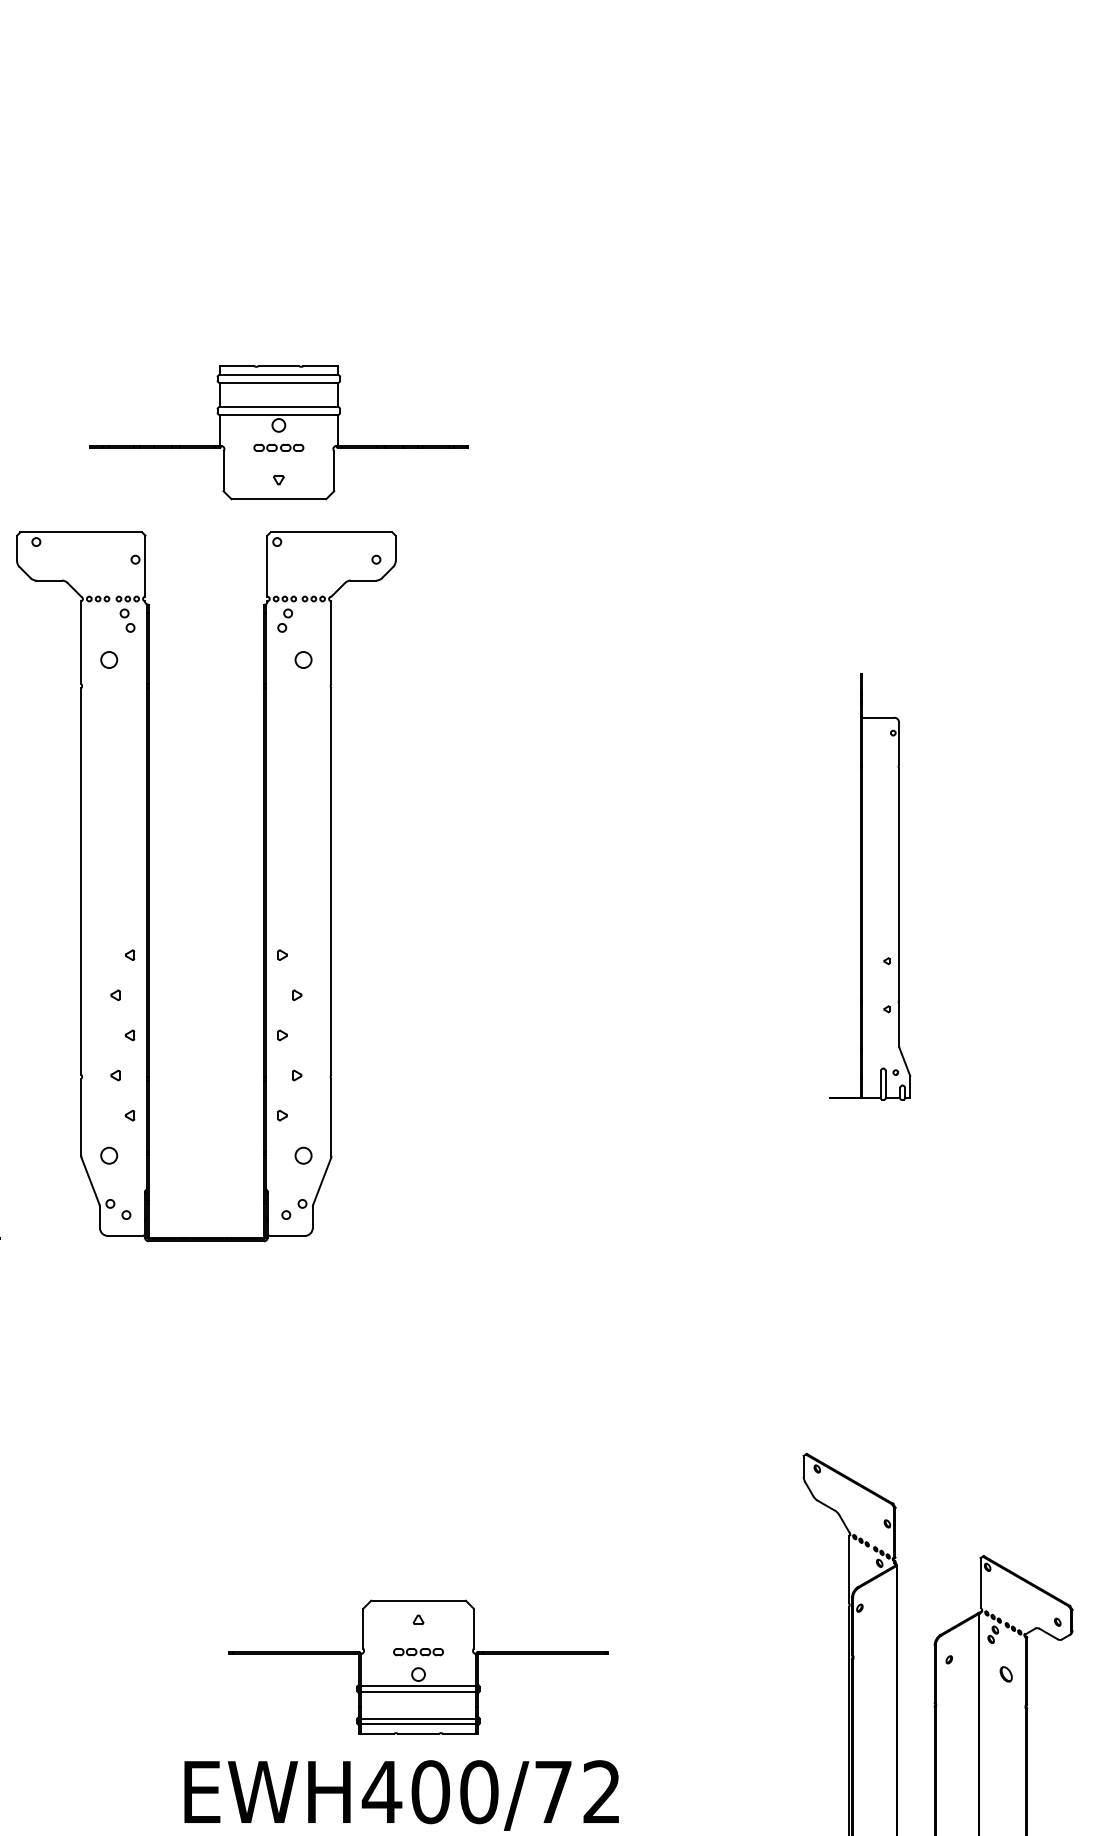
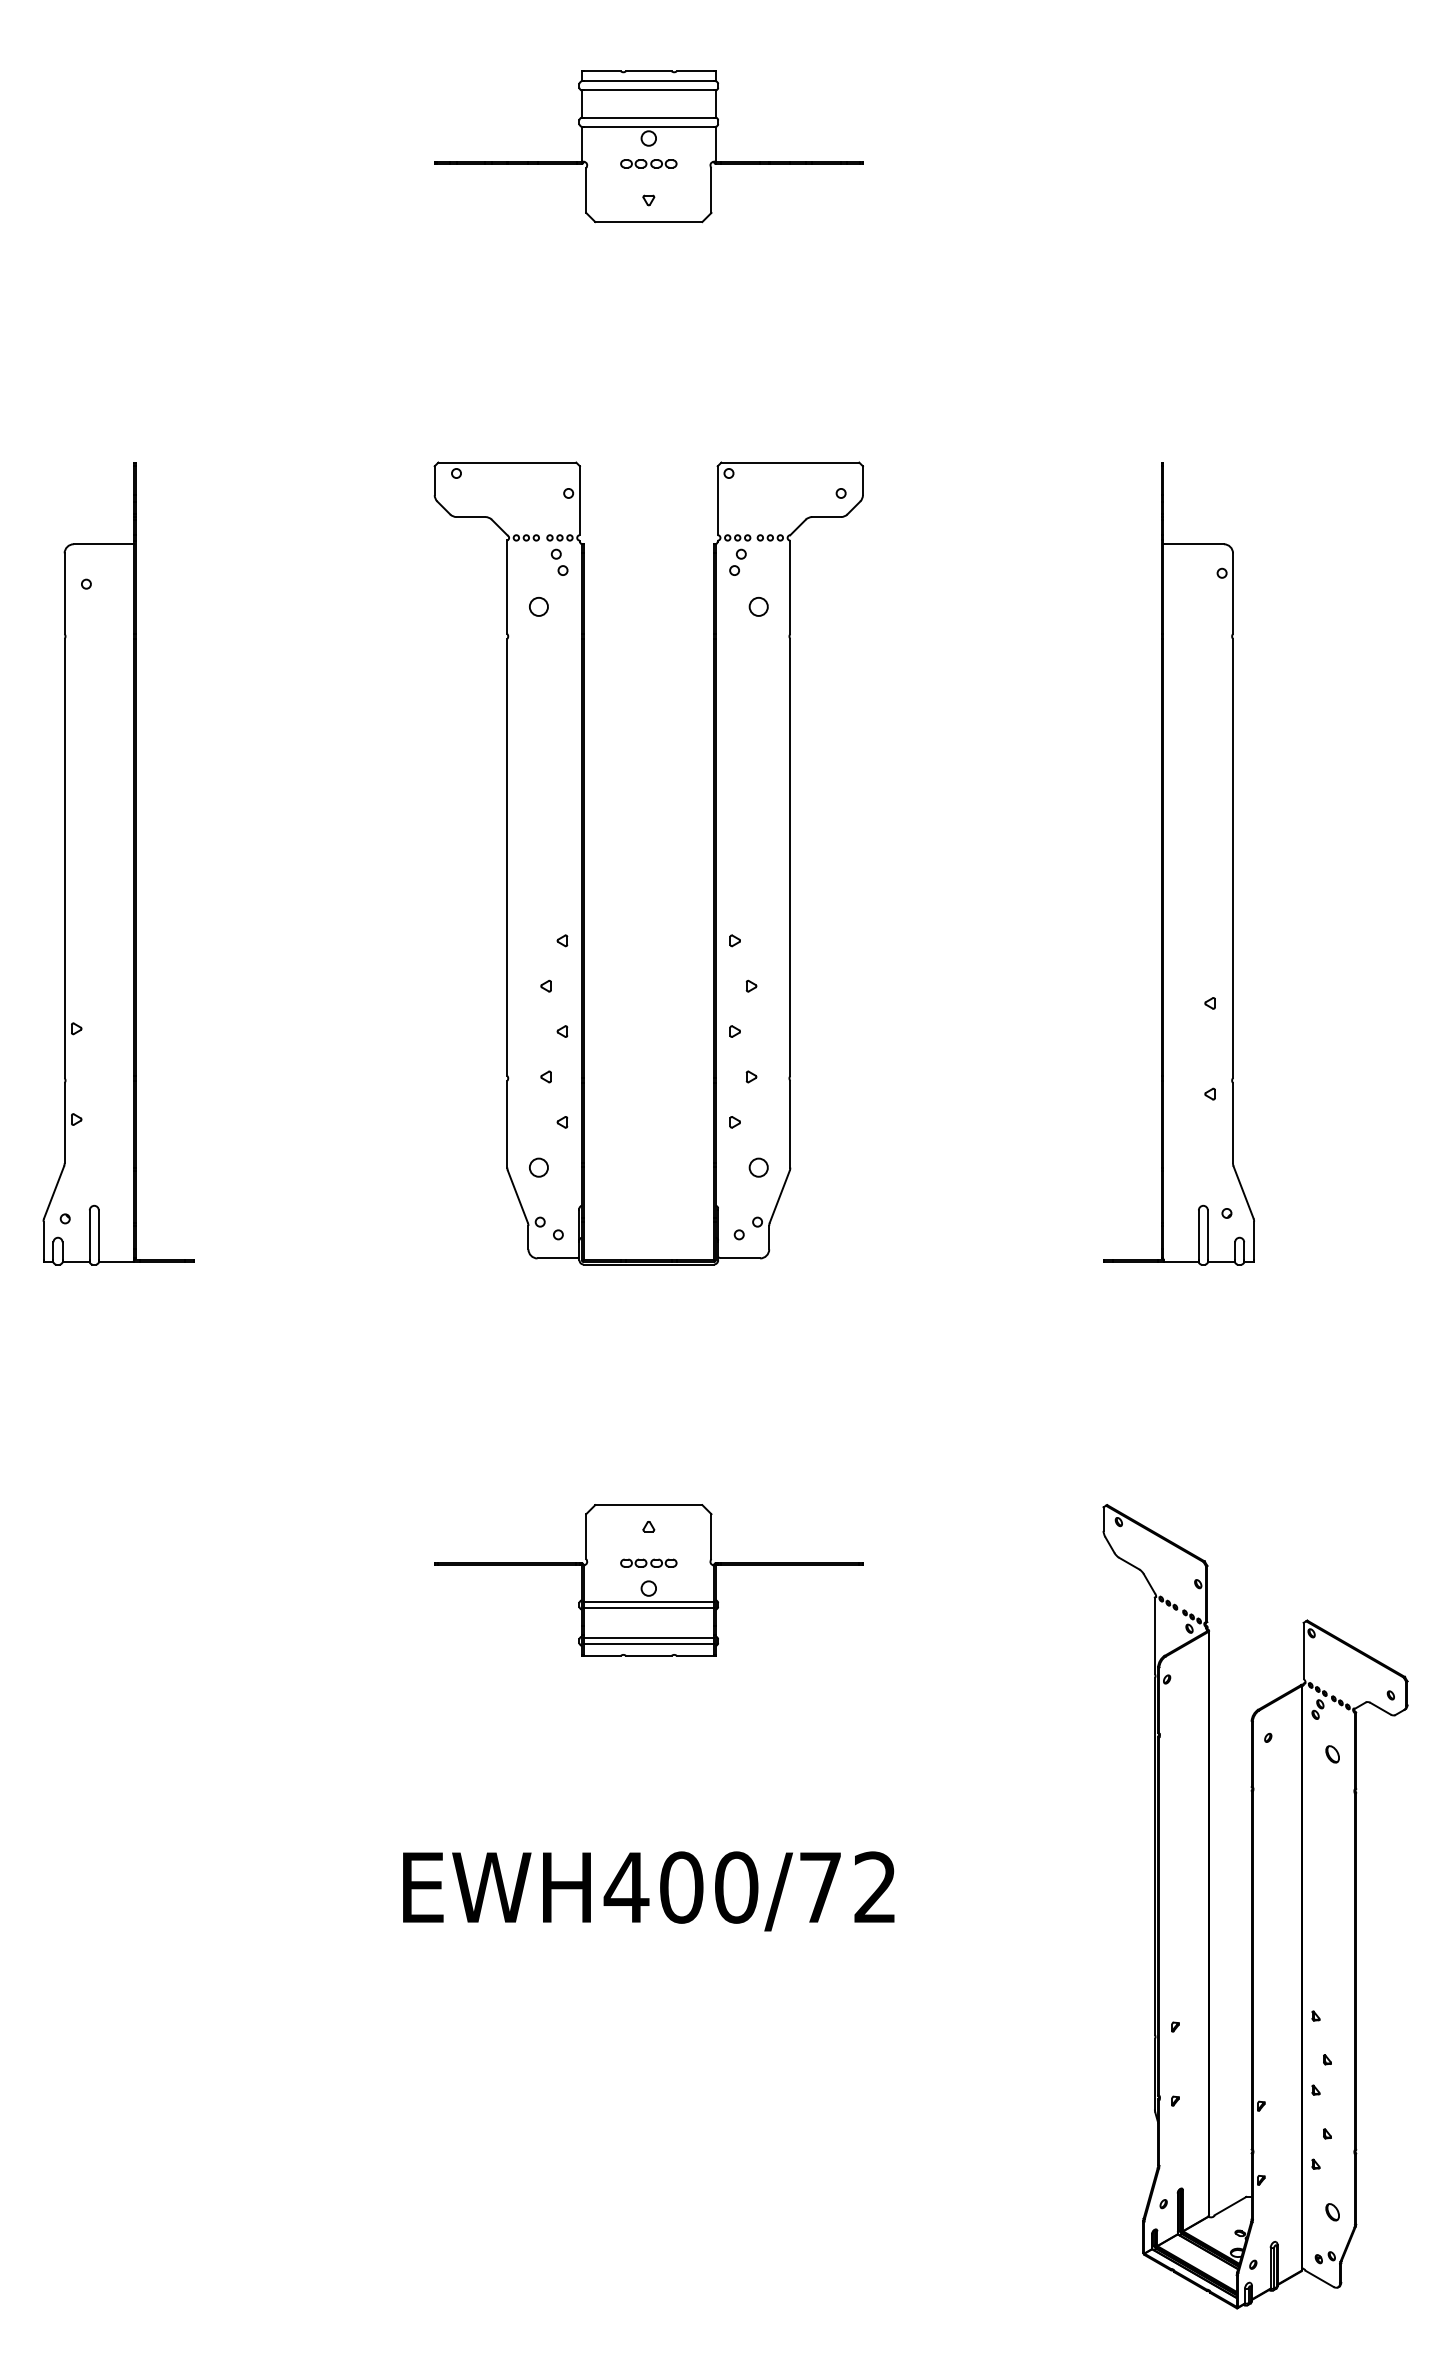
part: (278, 432) -> (648, 146), moved
part: (149, 886) -> (584, 863), moved
part: (869, 886) -> (1178, 863), size x1.67
part: (418, 1667) -> (648, 1580), moved

